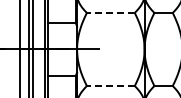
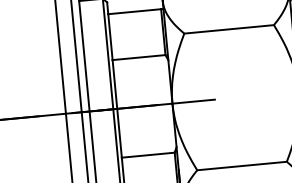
line: (110, 12) -> (228, 28), dashed -> solid
line: (110, 86) -> (241, 166), dashed -> solid

